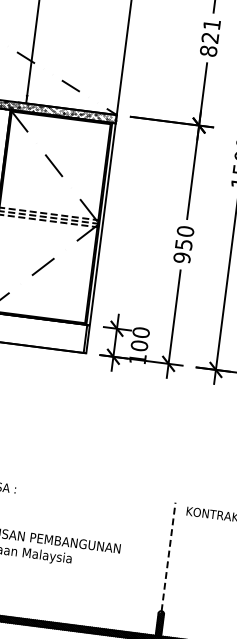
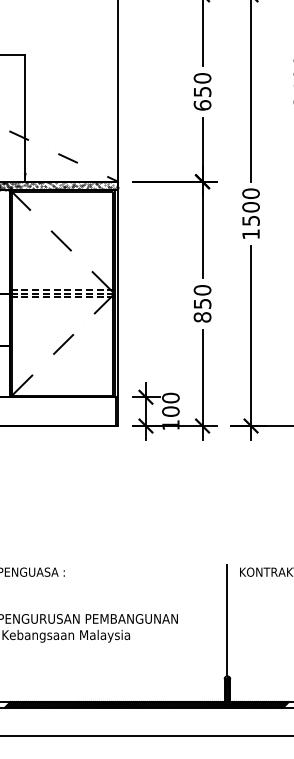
text: (210, 37) -> (202, 91), 821 -> 650
text: (182, 258) -> (202, 317), 950 -> 850
line: (168, 556) -> (227, 620), dashed -> solid

